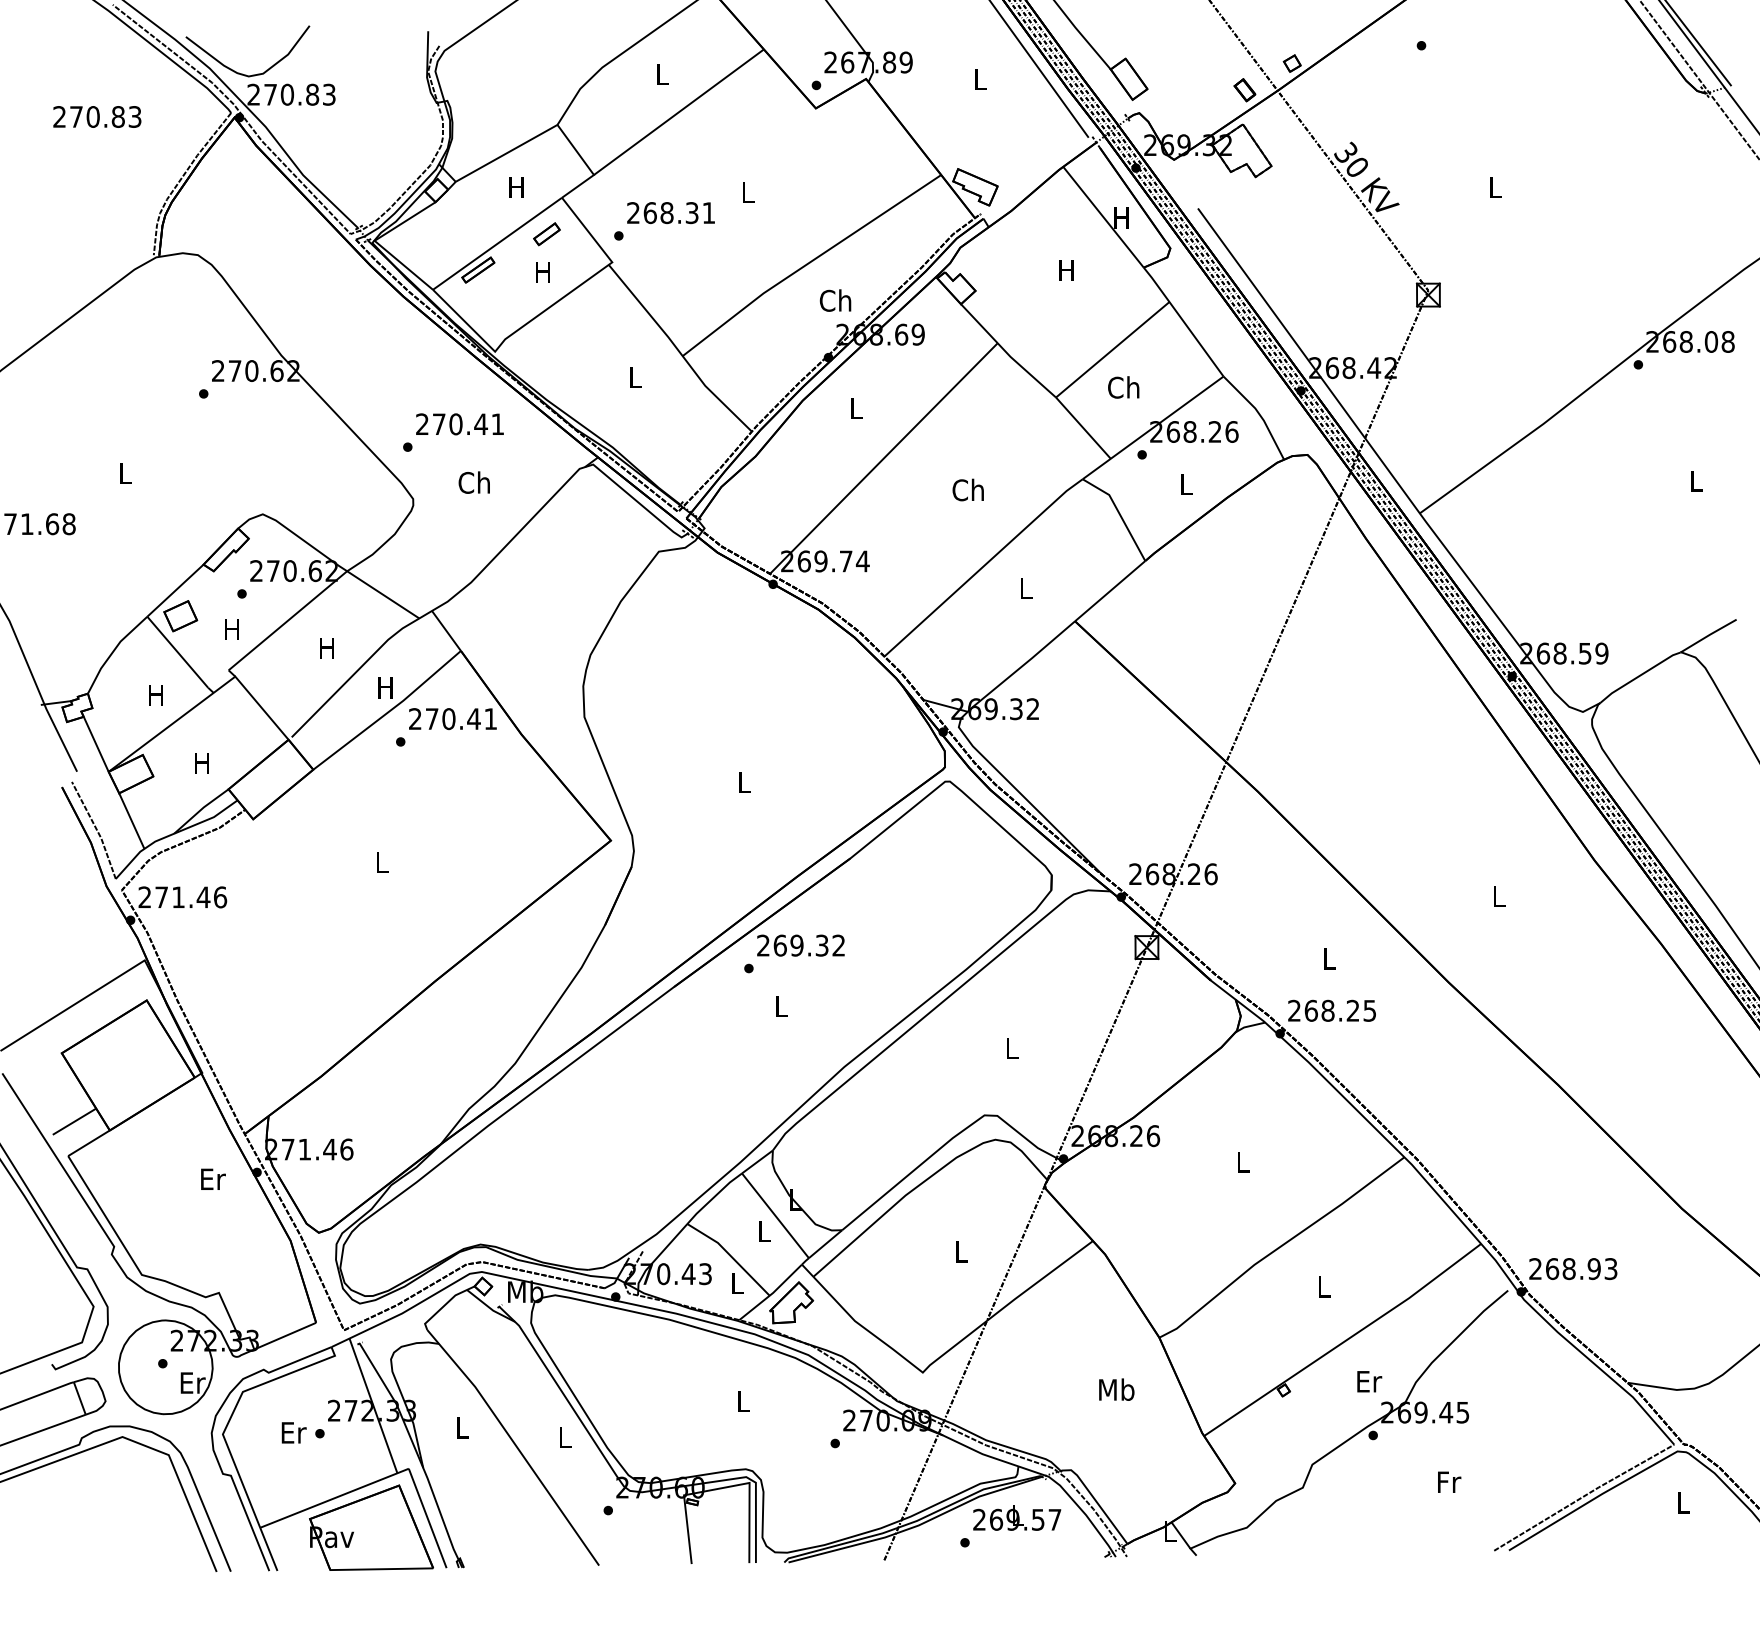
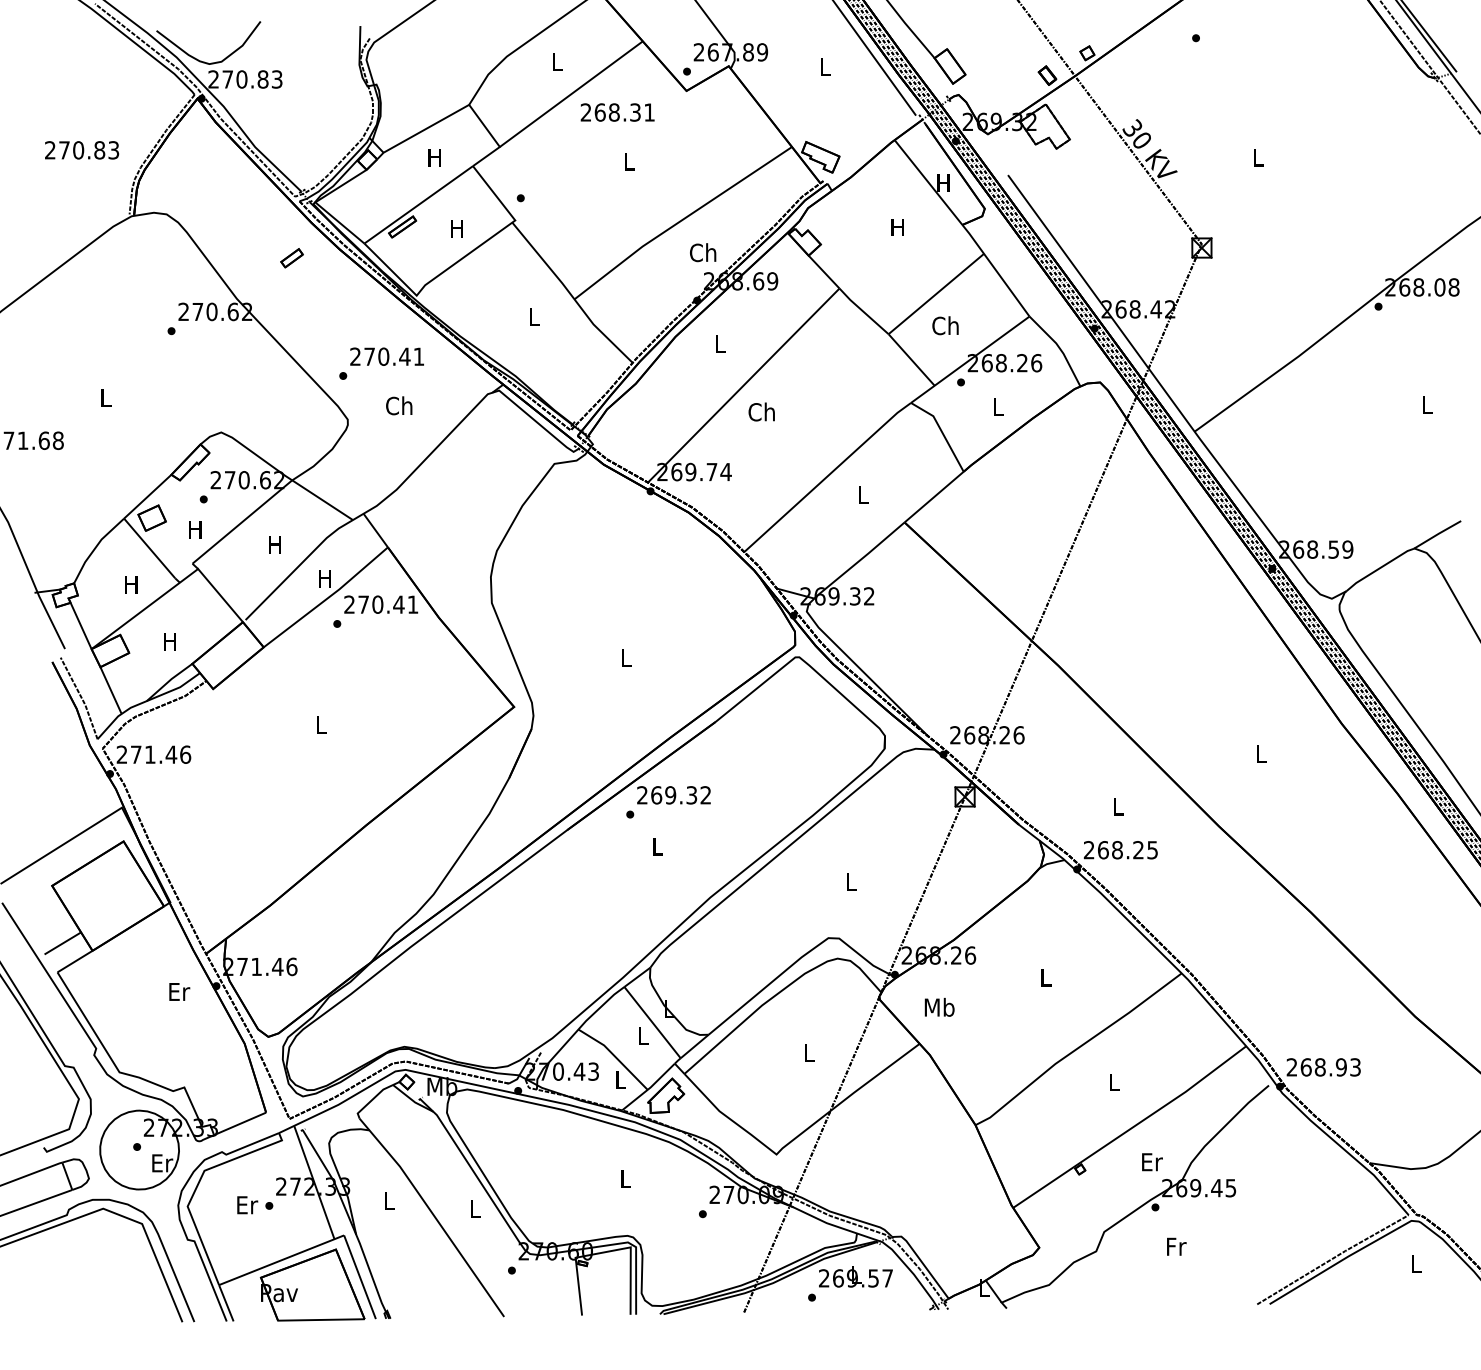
text: (97, 116) -> (82, 149), moved
text: (670, 213) -> (617, 112), moved
part: (546, 234) -> (291, 258), moved
text: (967, 489) -> (761, 411), moved
text: (1116, 1389) -> (939, 1007), moved
text: (1449, 1481) -> (1176, 1246), moved

